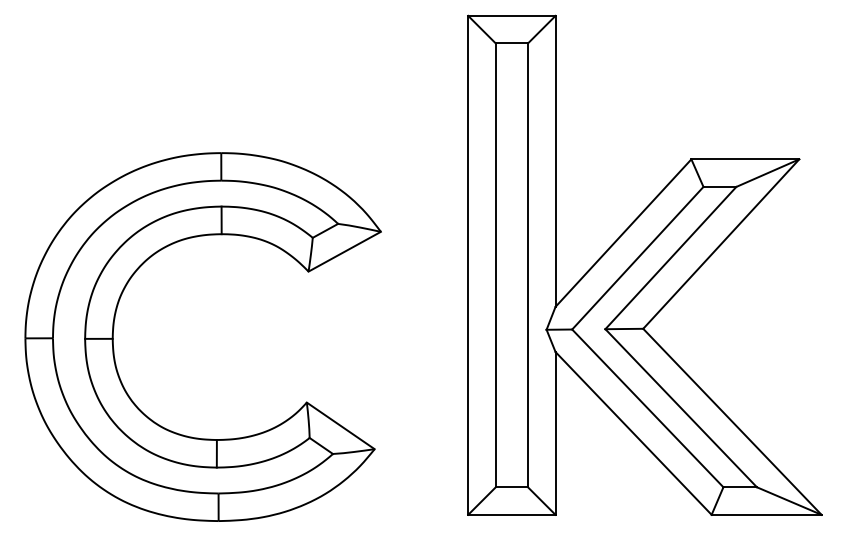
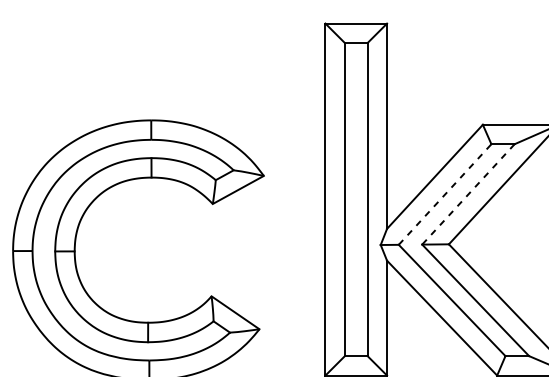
line: (637, 258) -> (444, 194), solid -> dashed
line: (670, 258) -> (468, 194), solid -> dashed

